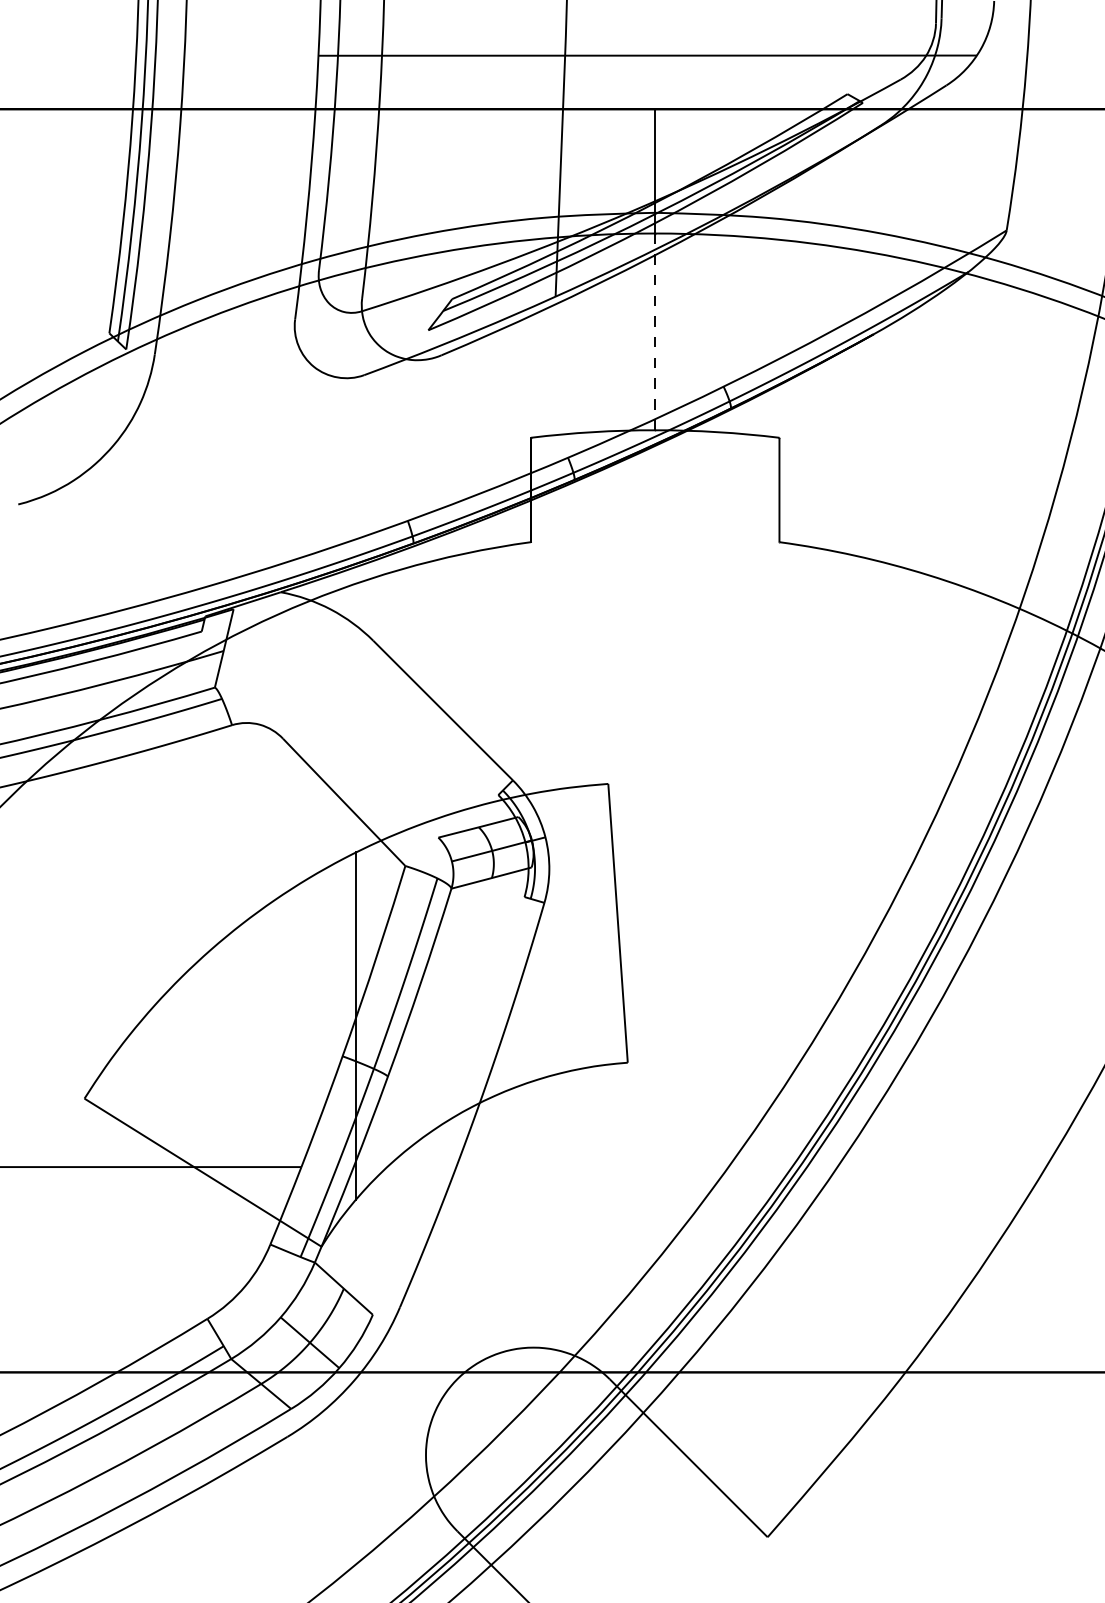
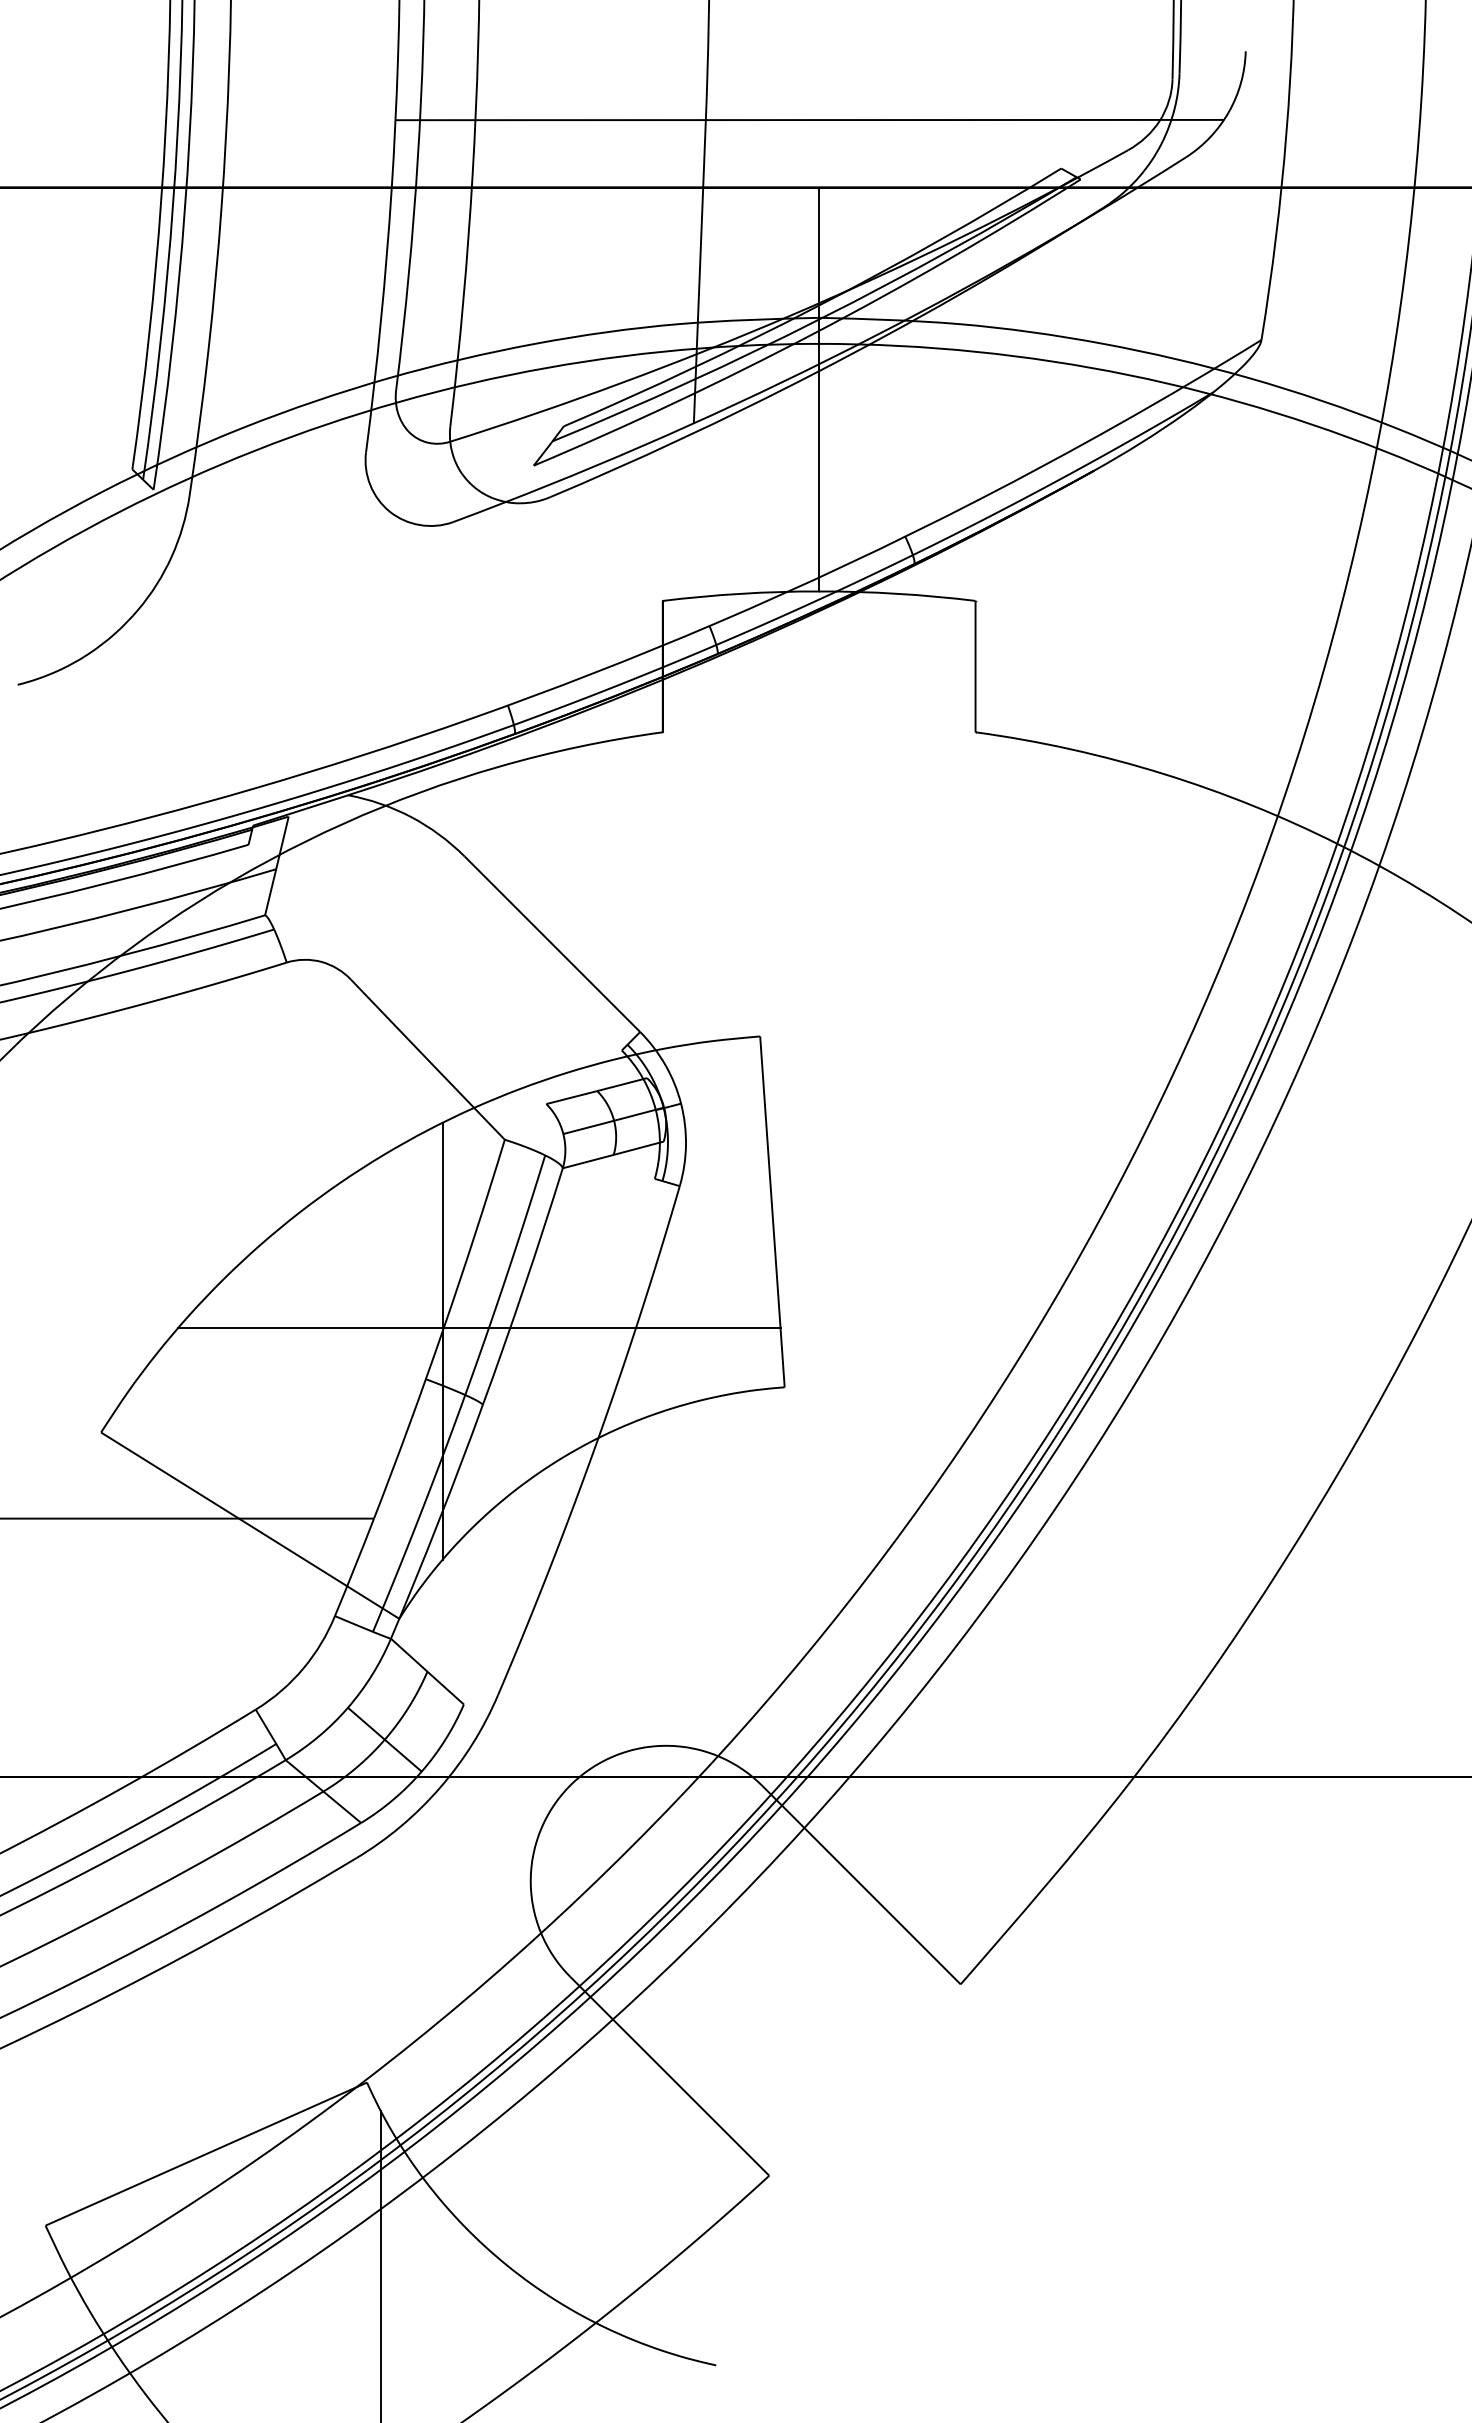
line: (655, 331) -> (819, 467), dashed -> solid
line: (385, 1015) -> (479, 1327), added

